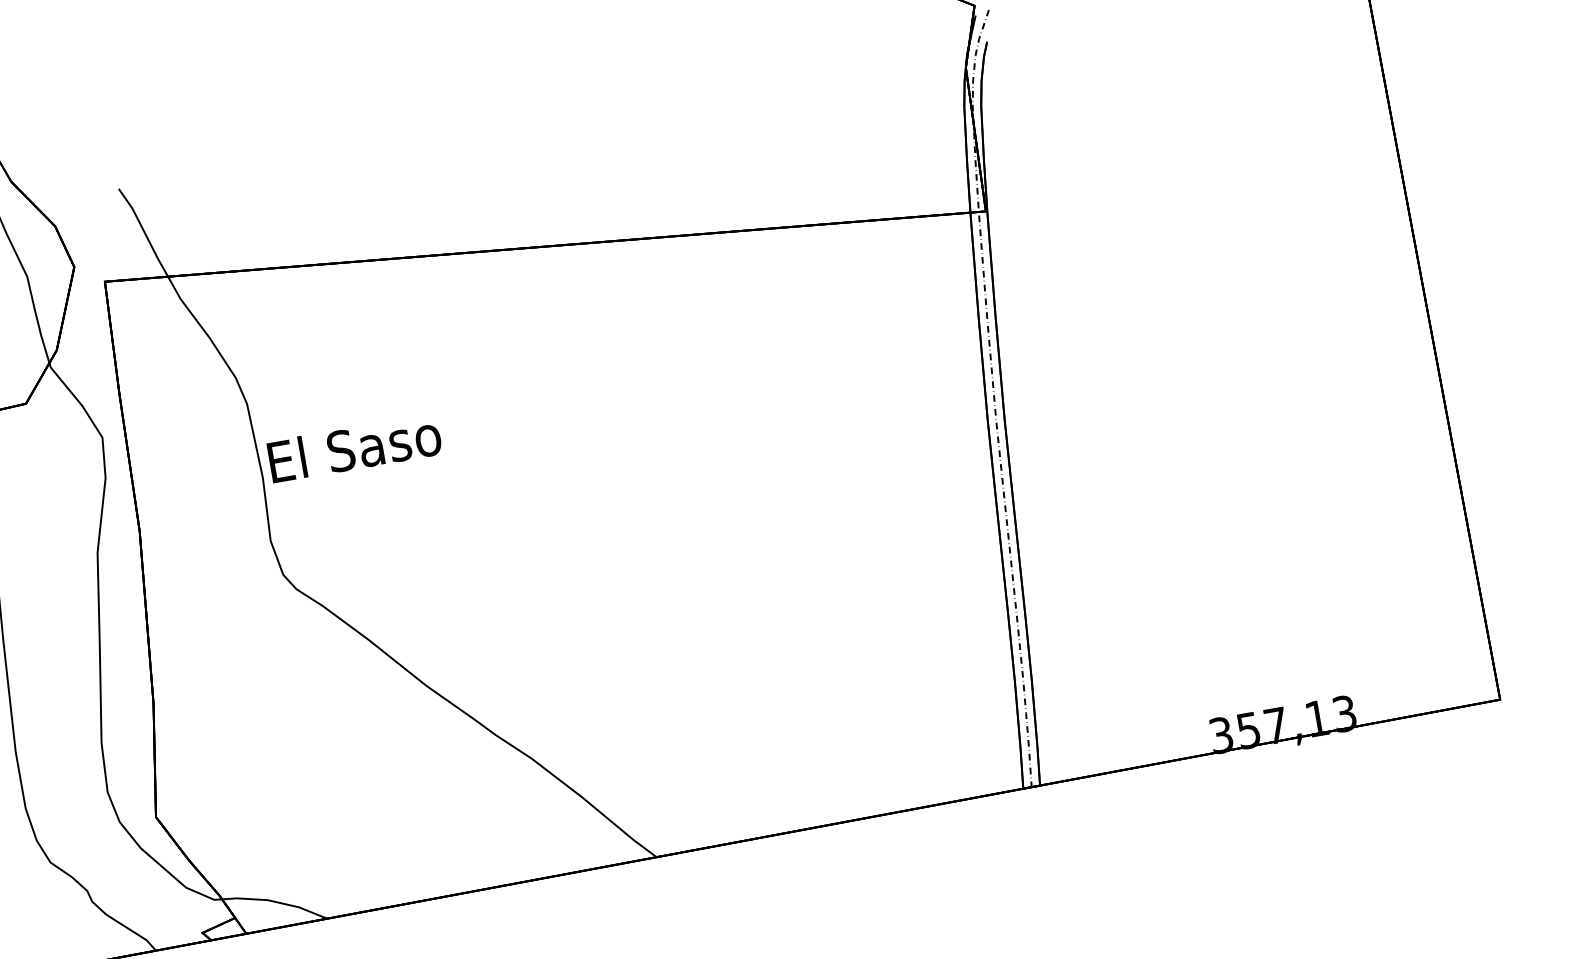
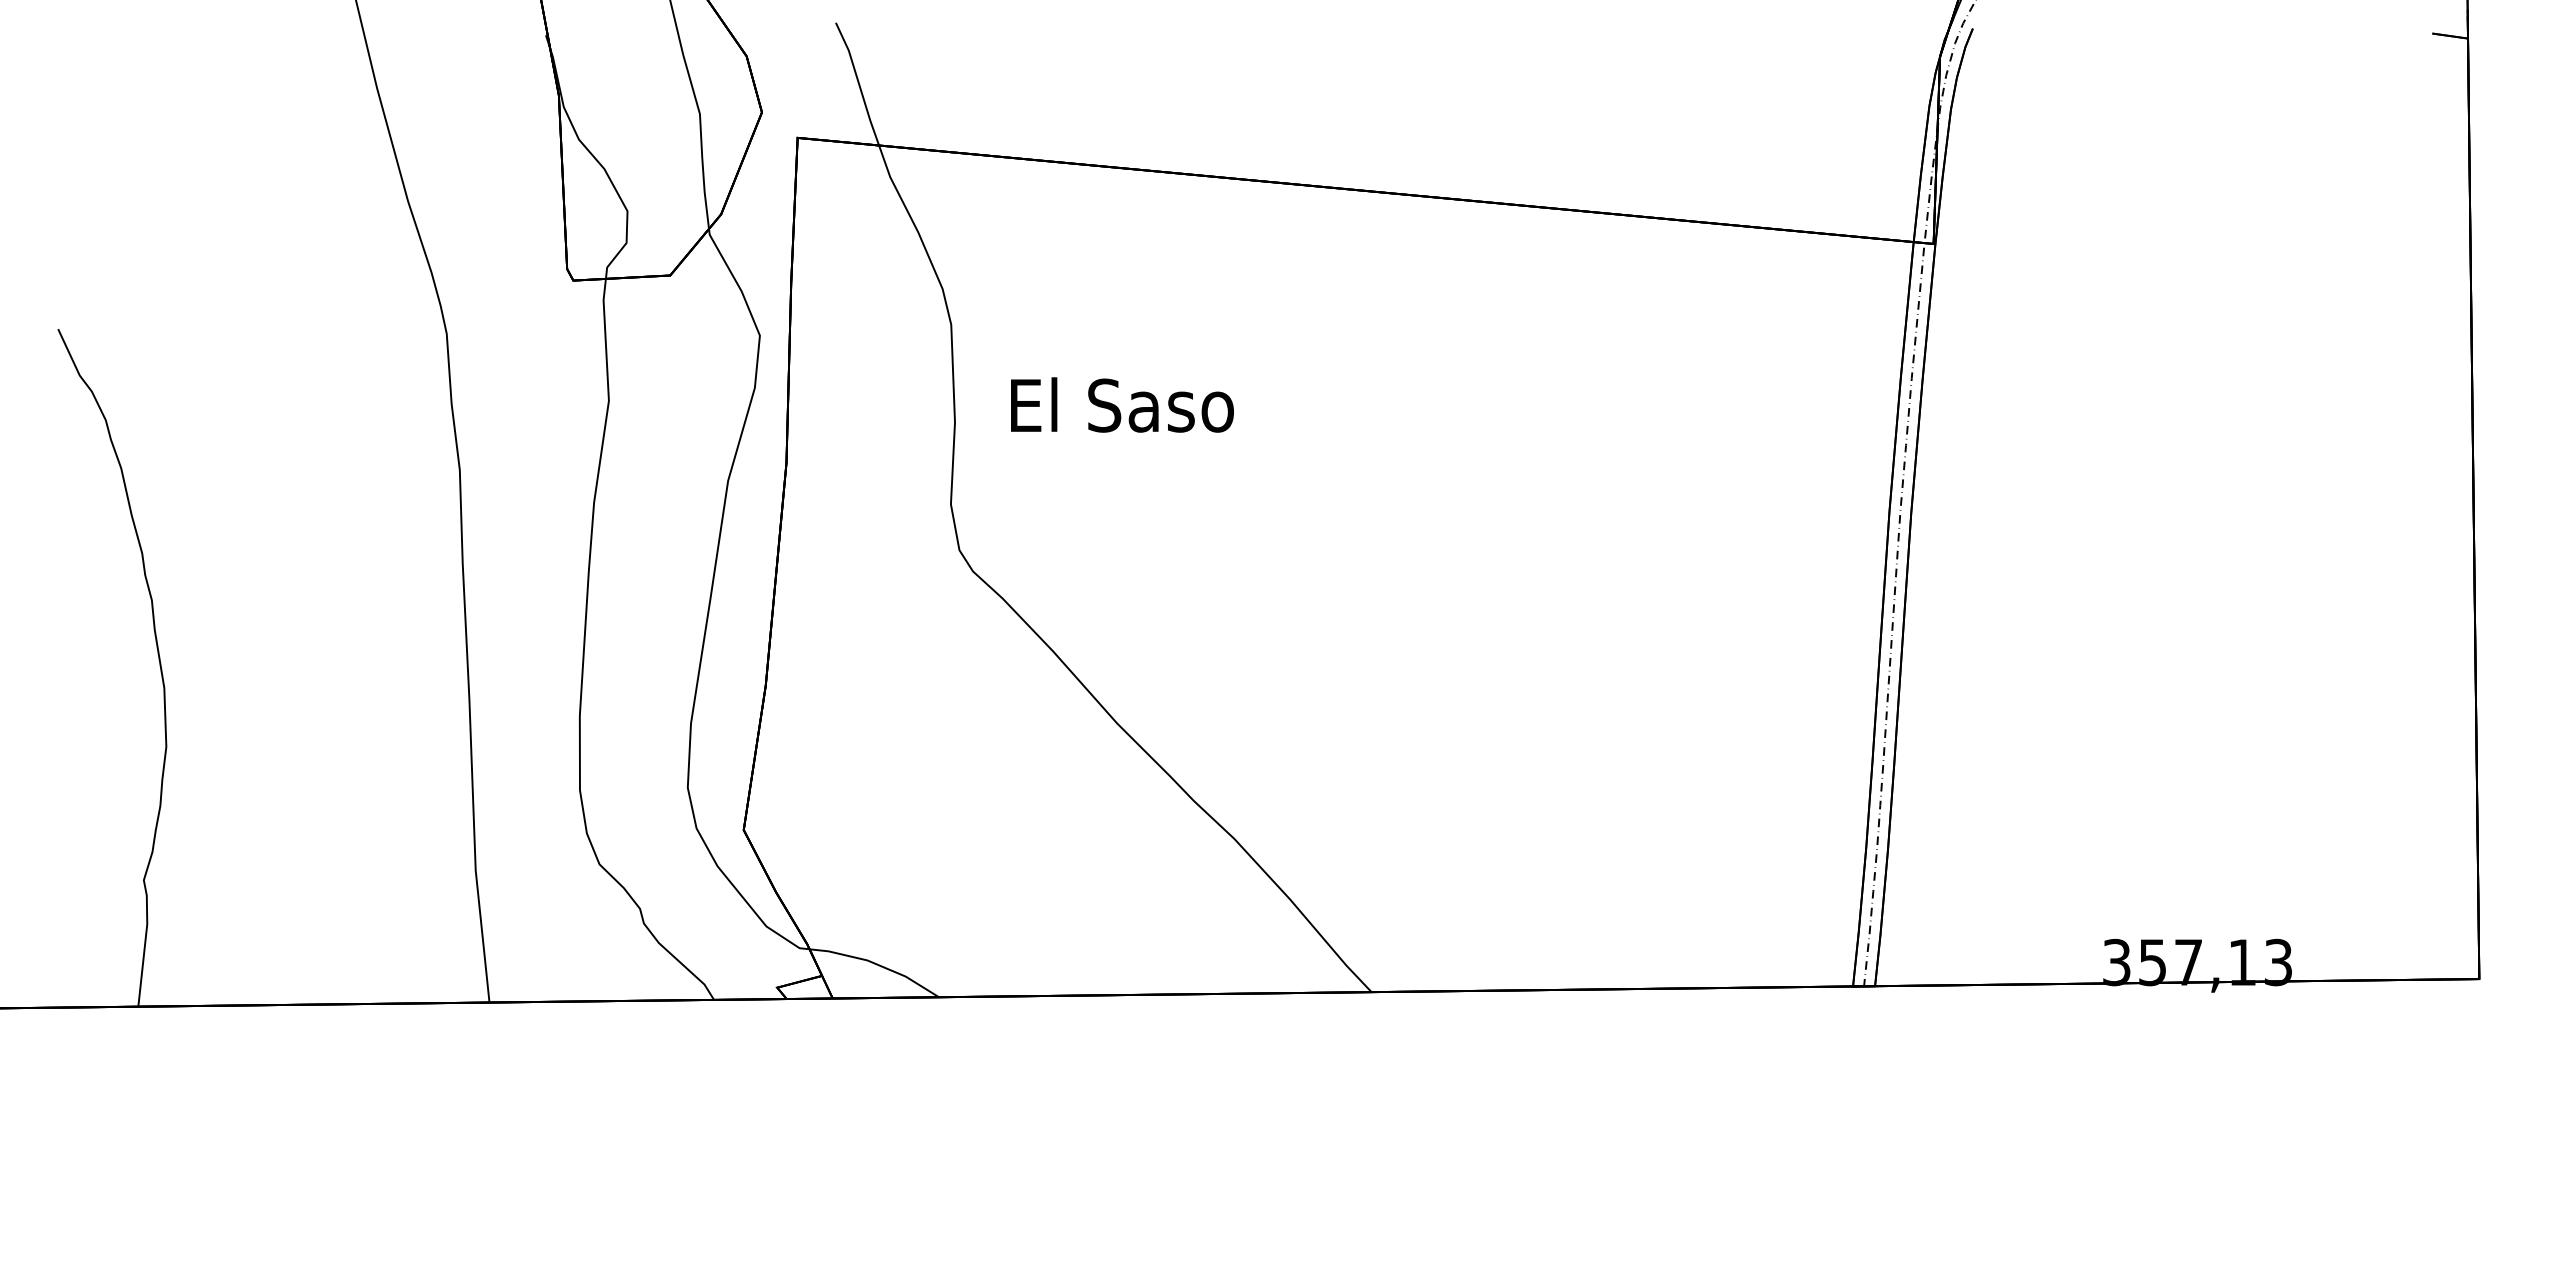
text: (354, 447) -> (1122, 404), moved

